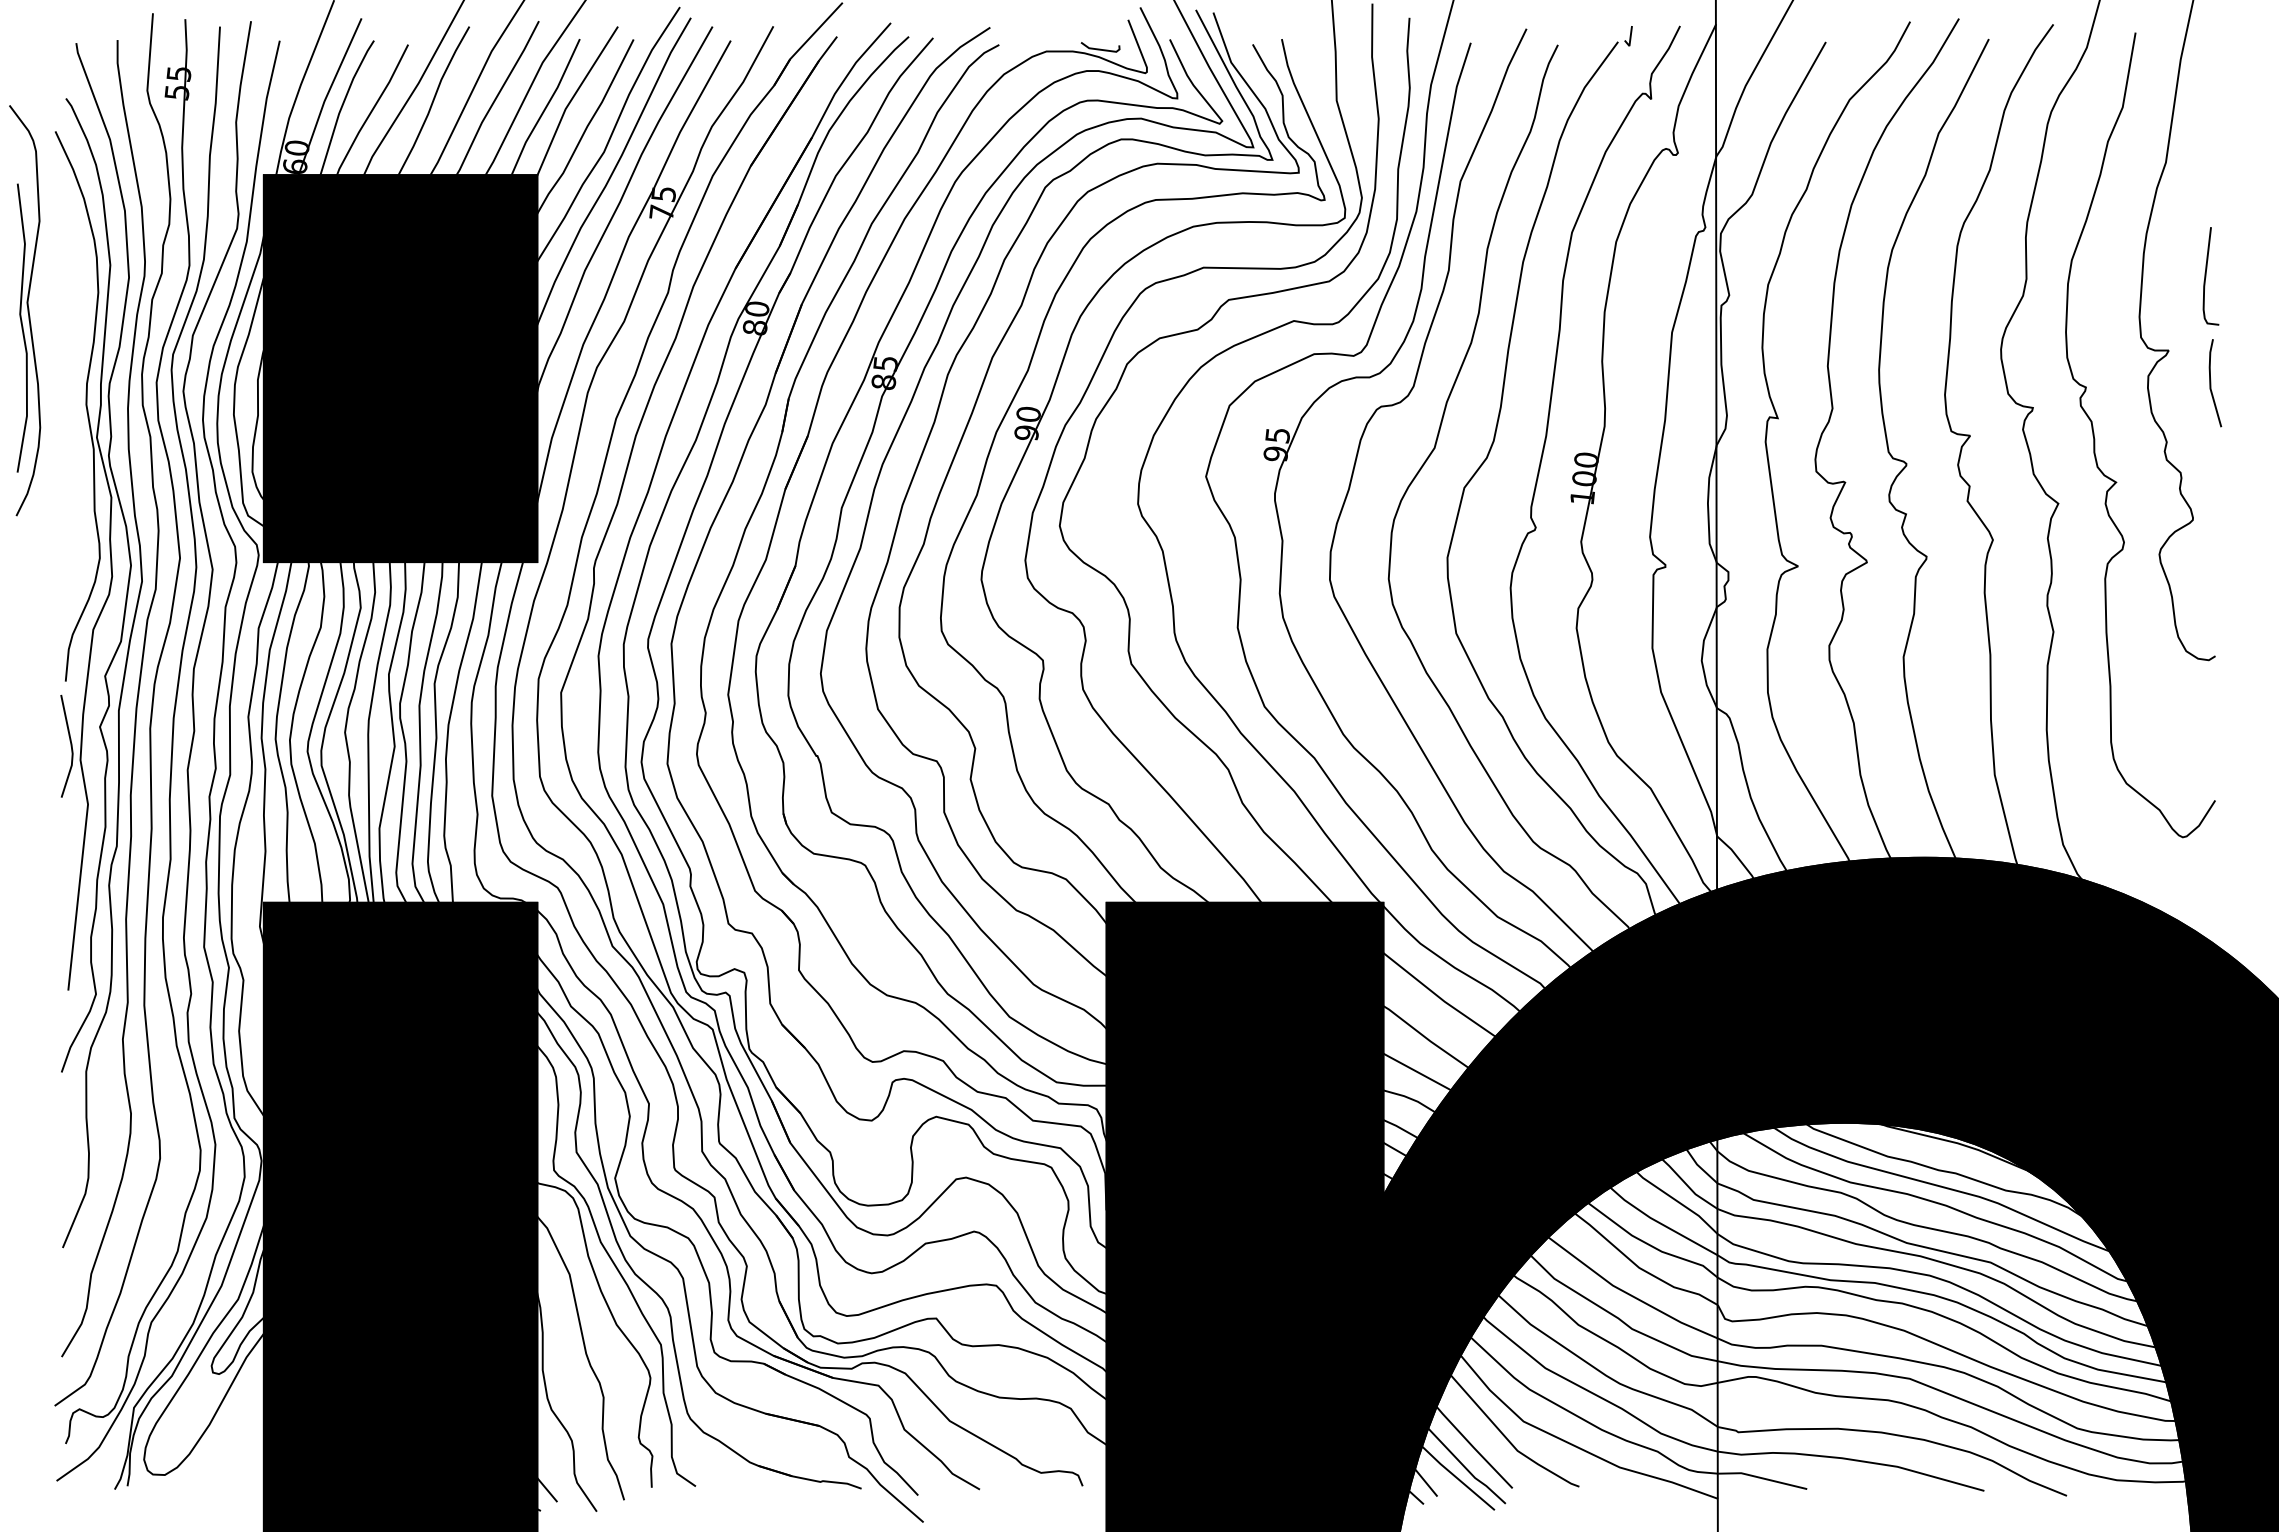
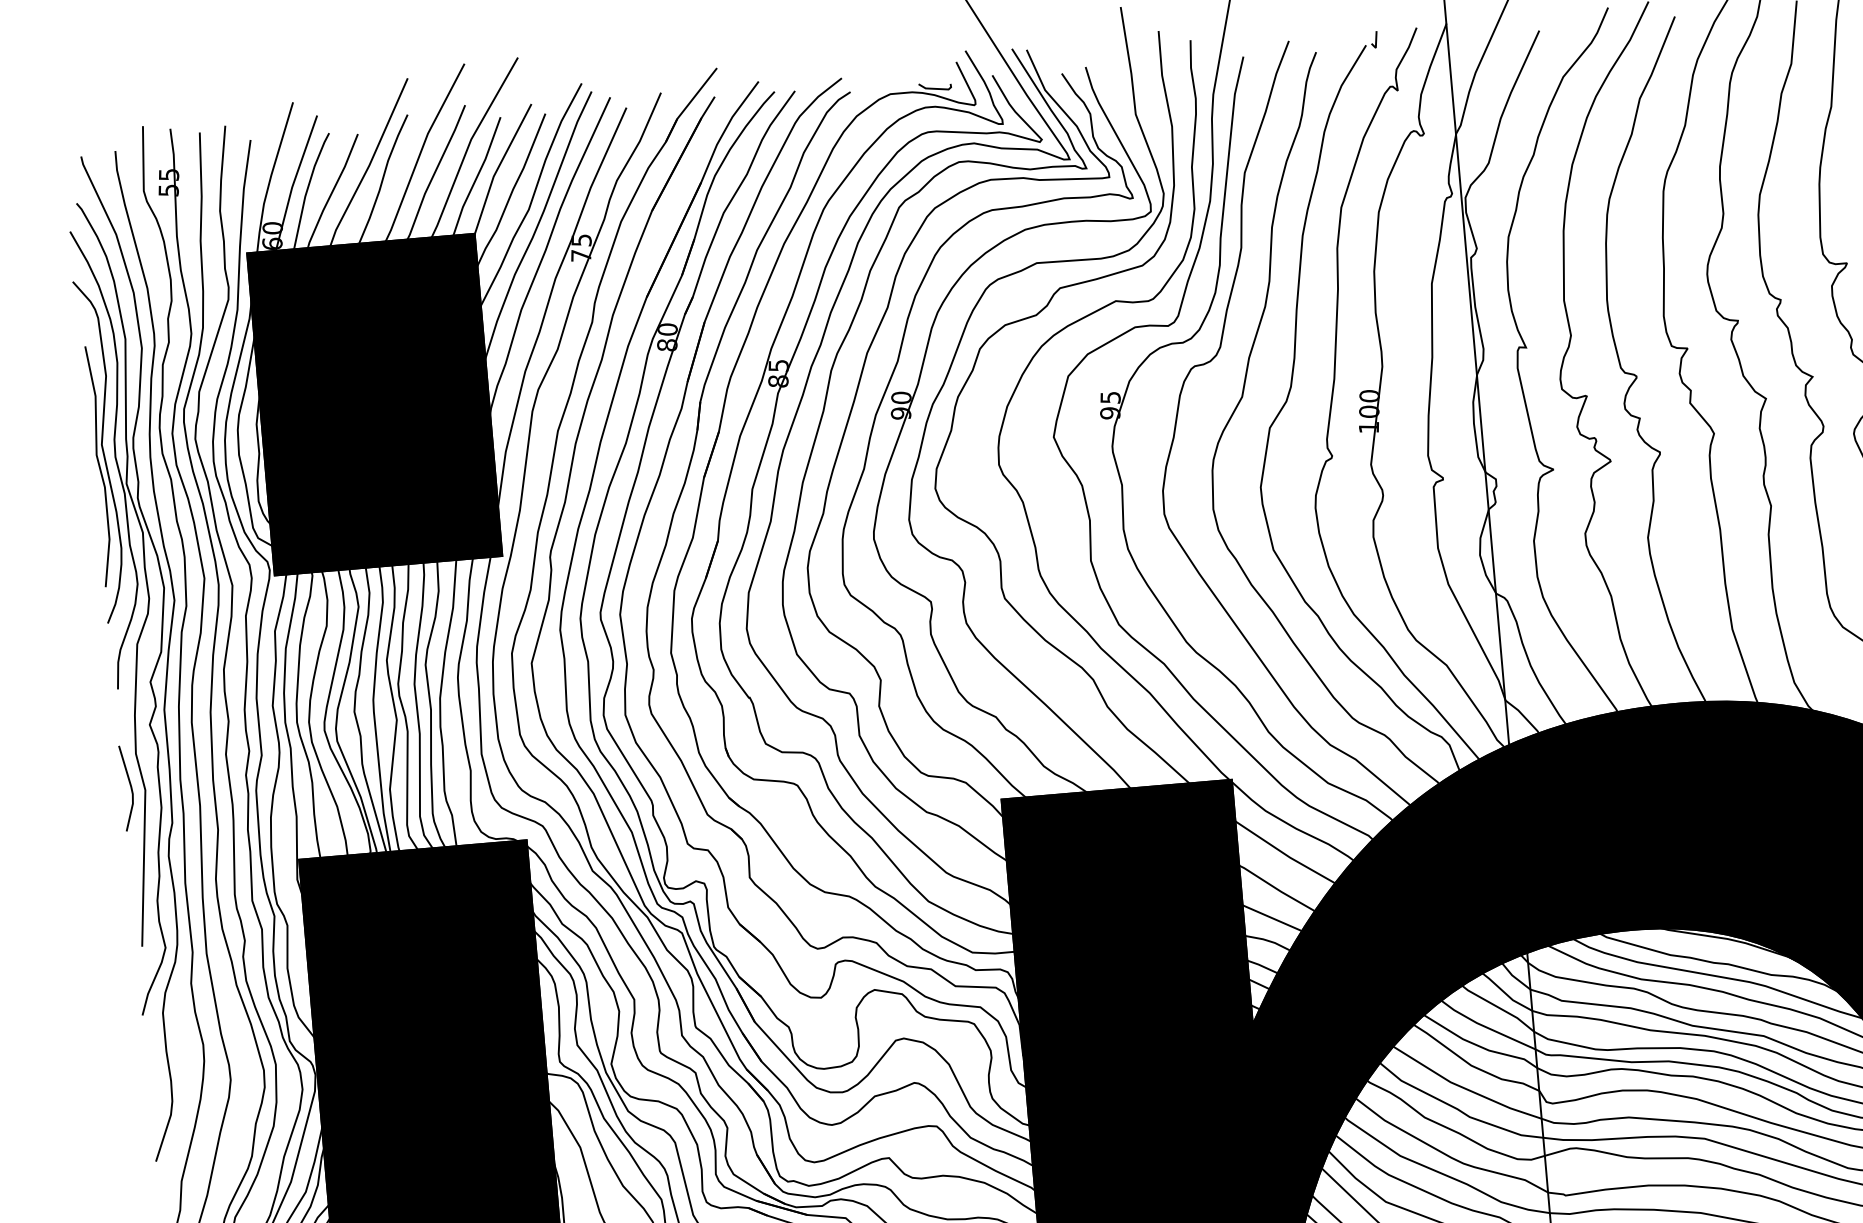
part: (25, 310) -> (100, 451), moved
line: (70, 745) -> (130, 787), moved

